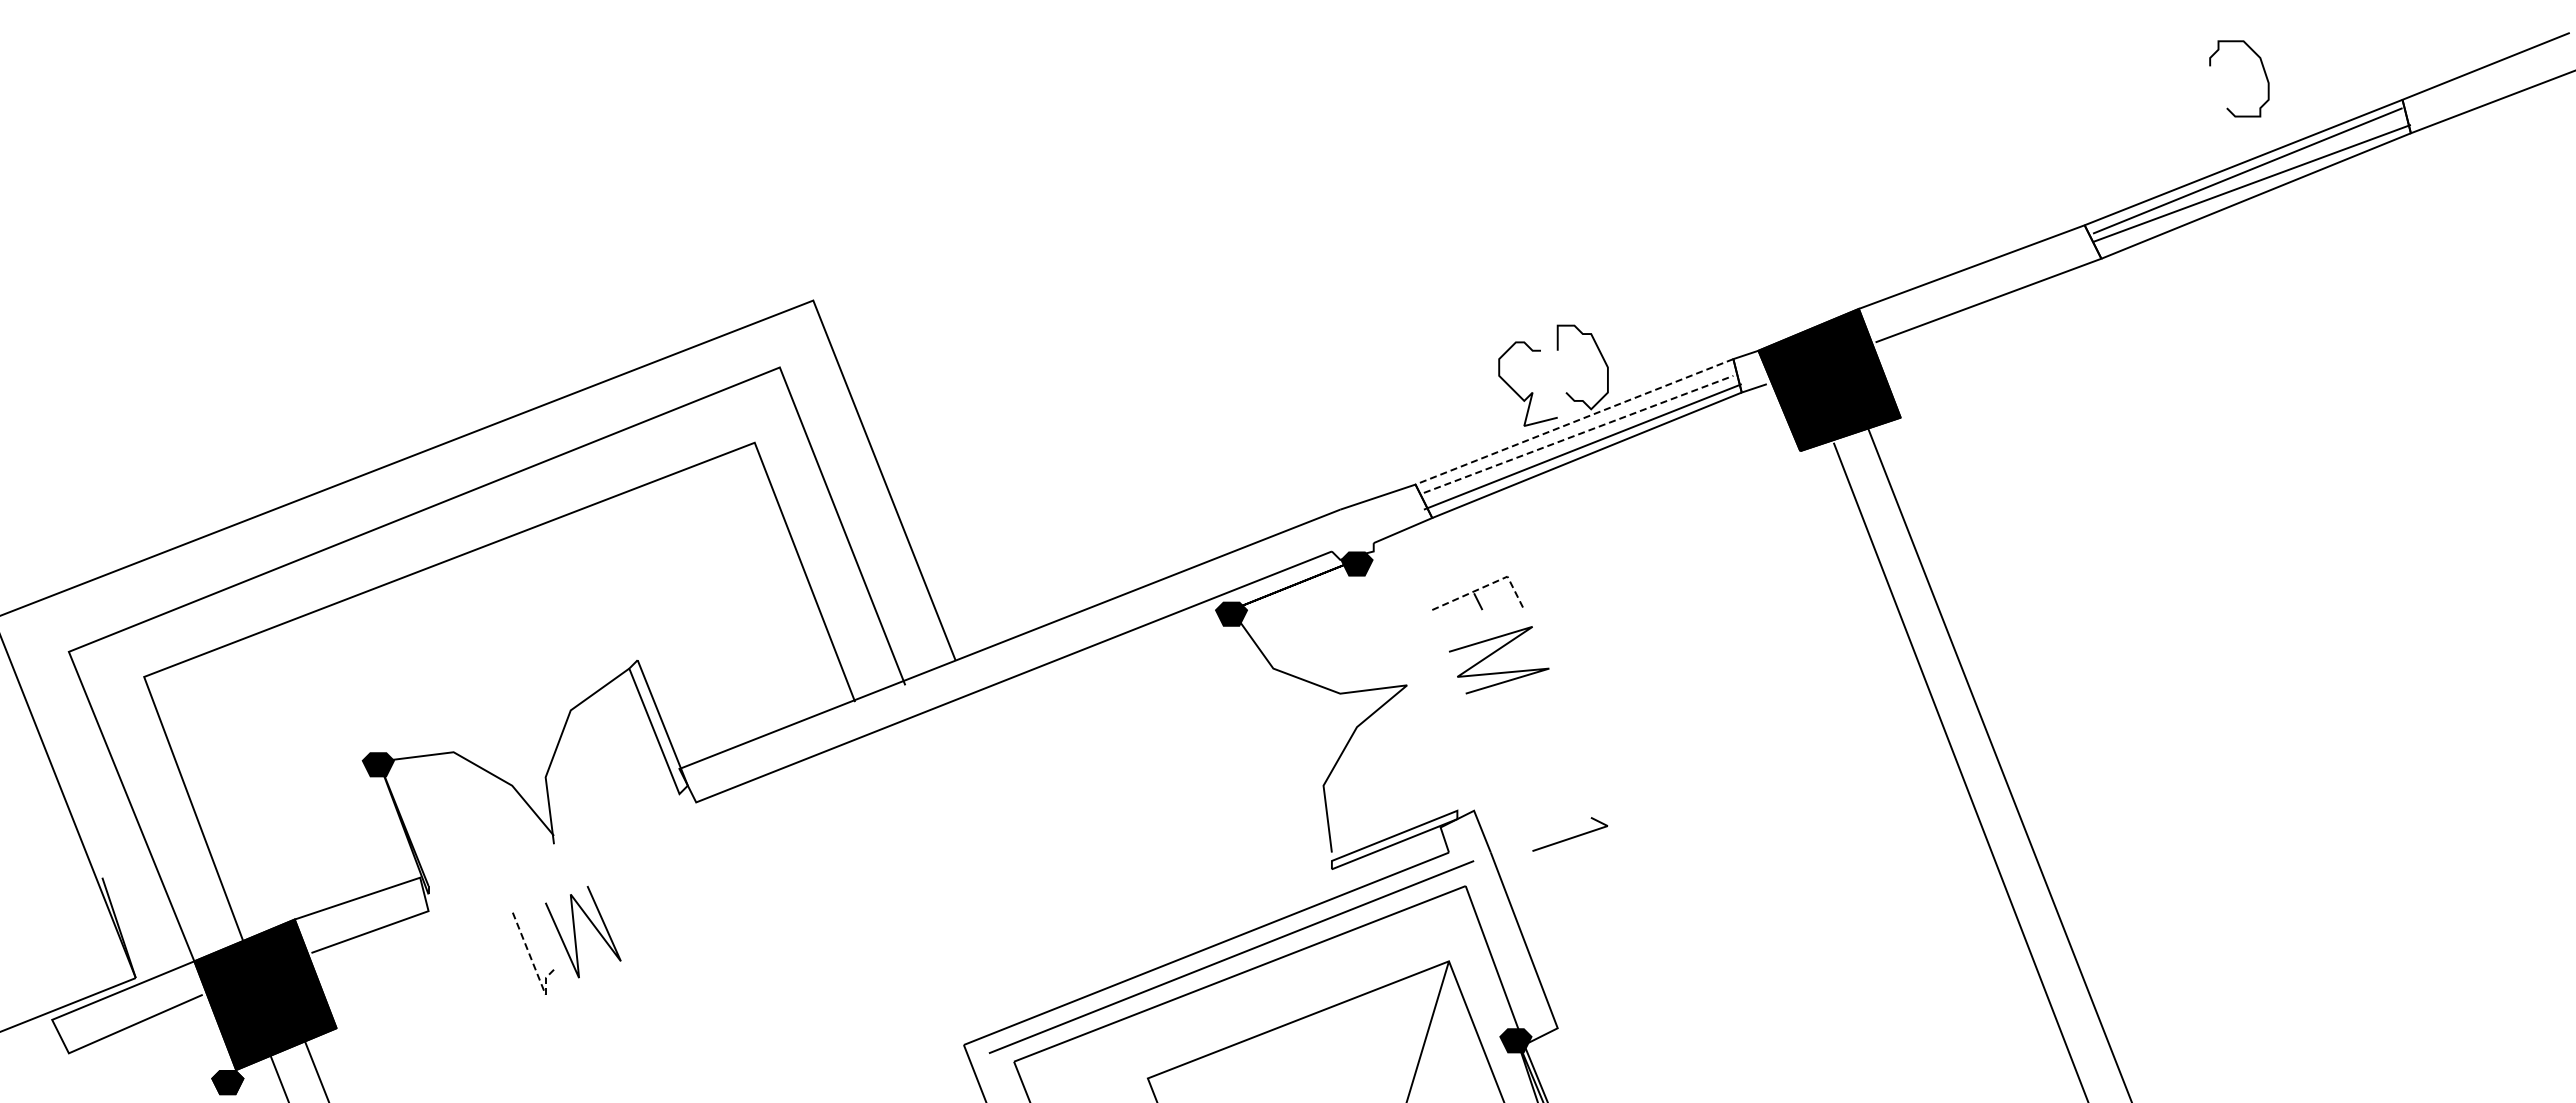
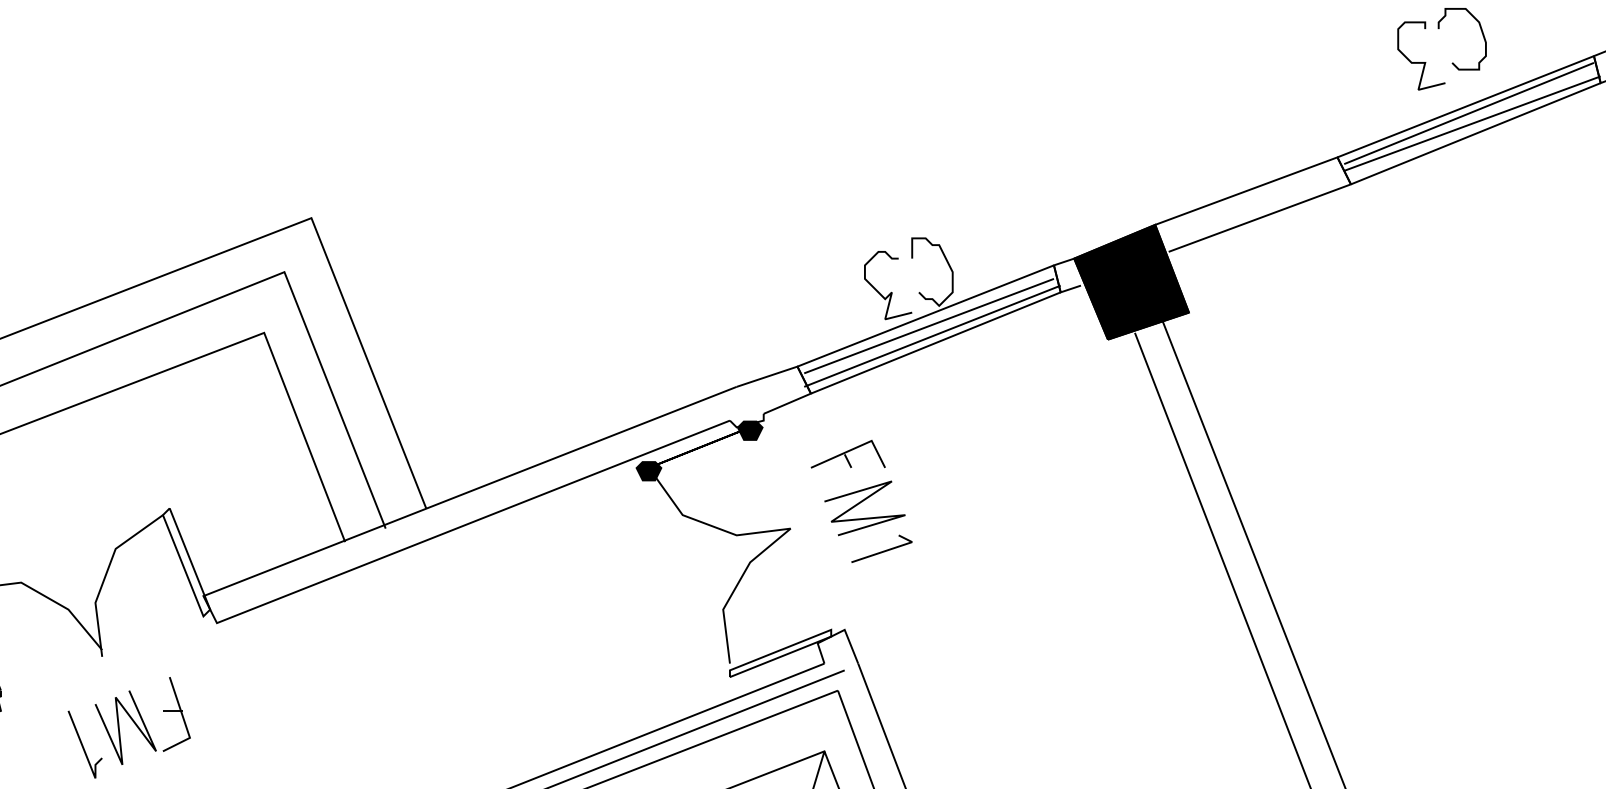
curve: (2188, 107) -> (1421, 62), added
line: (1574, 421) -> (925, 315), dashed -> solid
line: (1579, 434) -> (929, 326), dashed -> solid
line: (1487, 585) -> (855, 448), dashed -> solid
line: (1572, 836) -> (883, 550), moved
part: (646, 915) -> (176, 714), added
line: (534, 967) -> (86, 756), dashed -> solid

